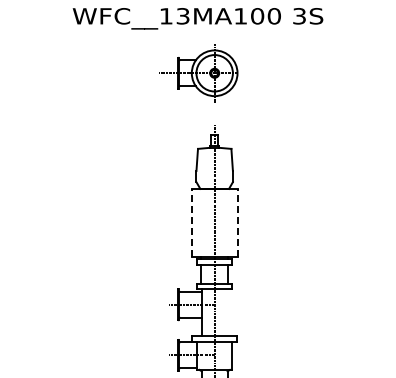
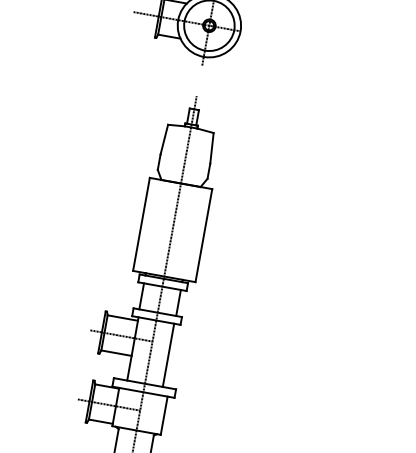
line: (191, 222) -> (141, 223), dashed -> solid
line: (237, 222) -> (203, 234), dashed -> solid
line: (227, 312) -> (168, 355), added

